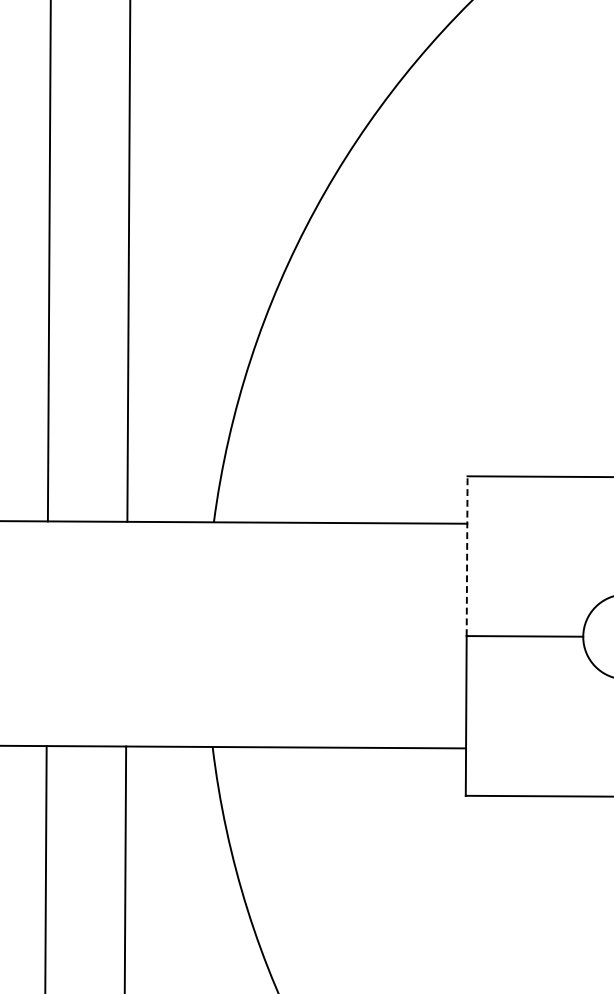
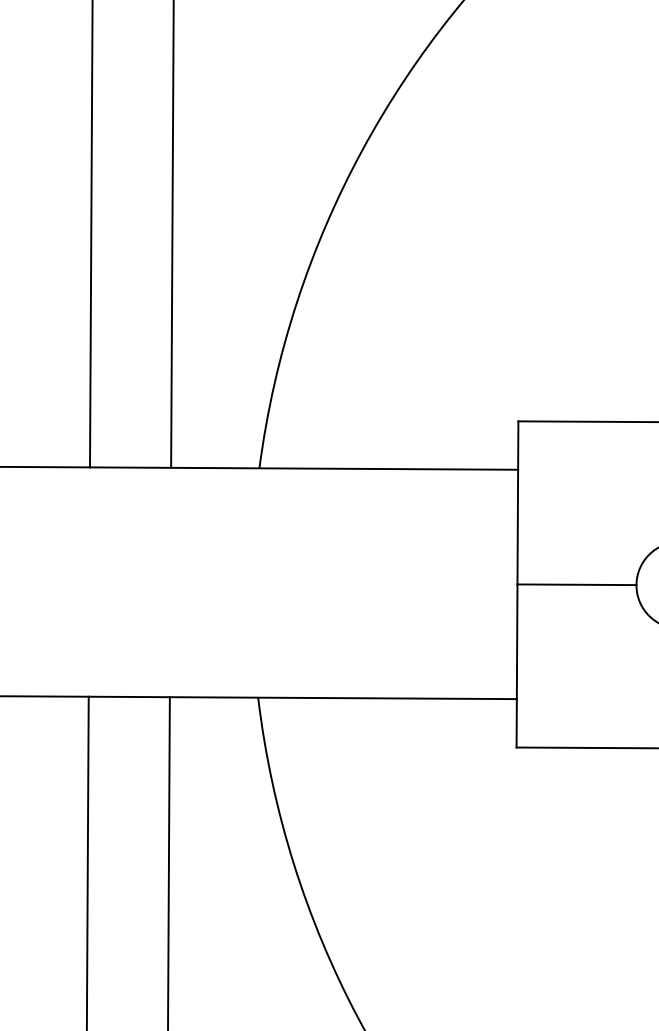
line: (466, 555) -> (517, 502), dashed -> solid

